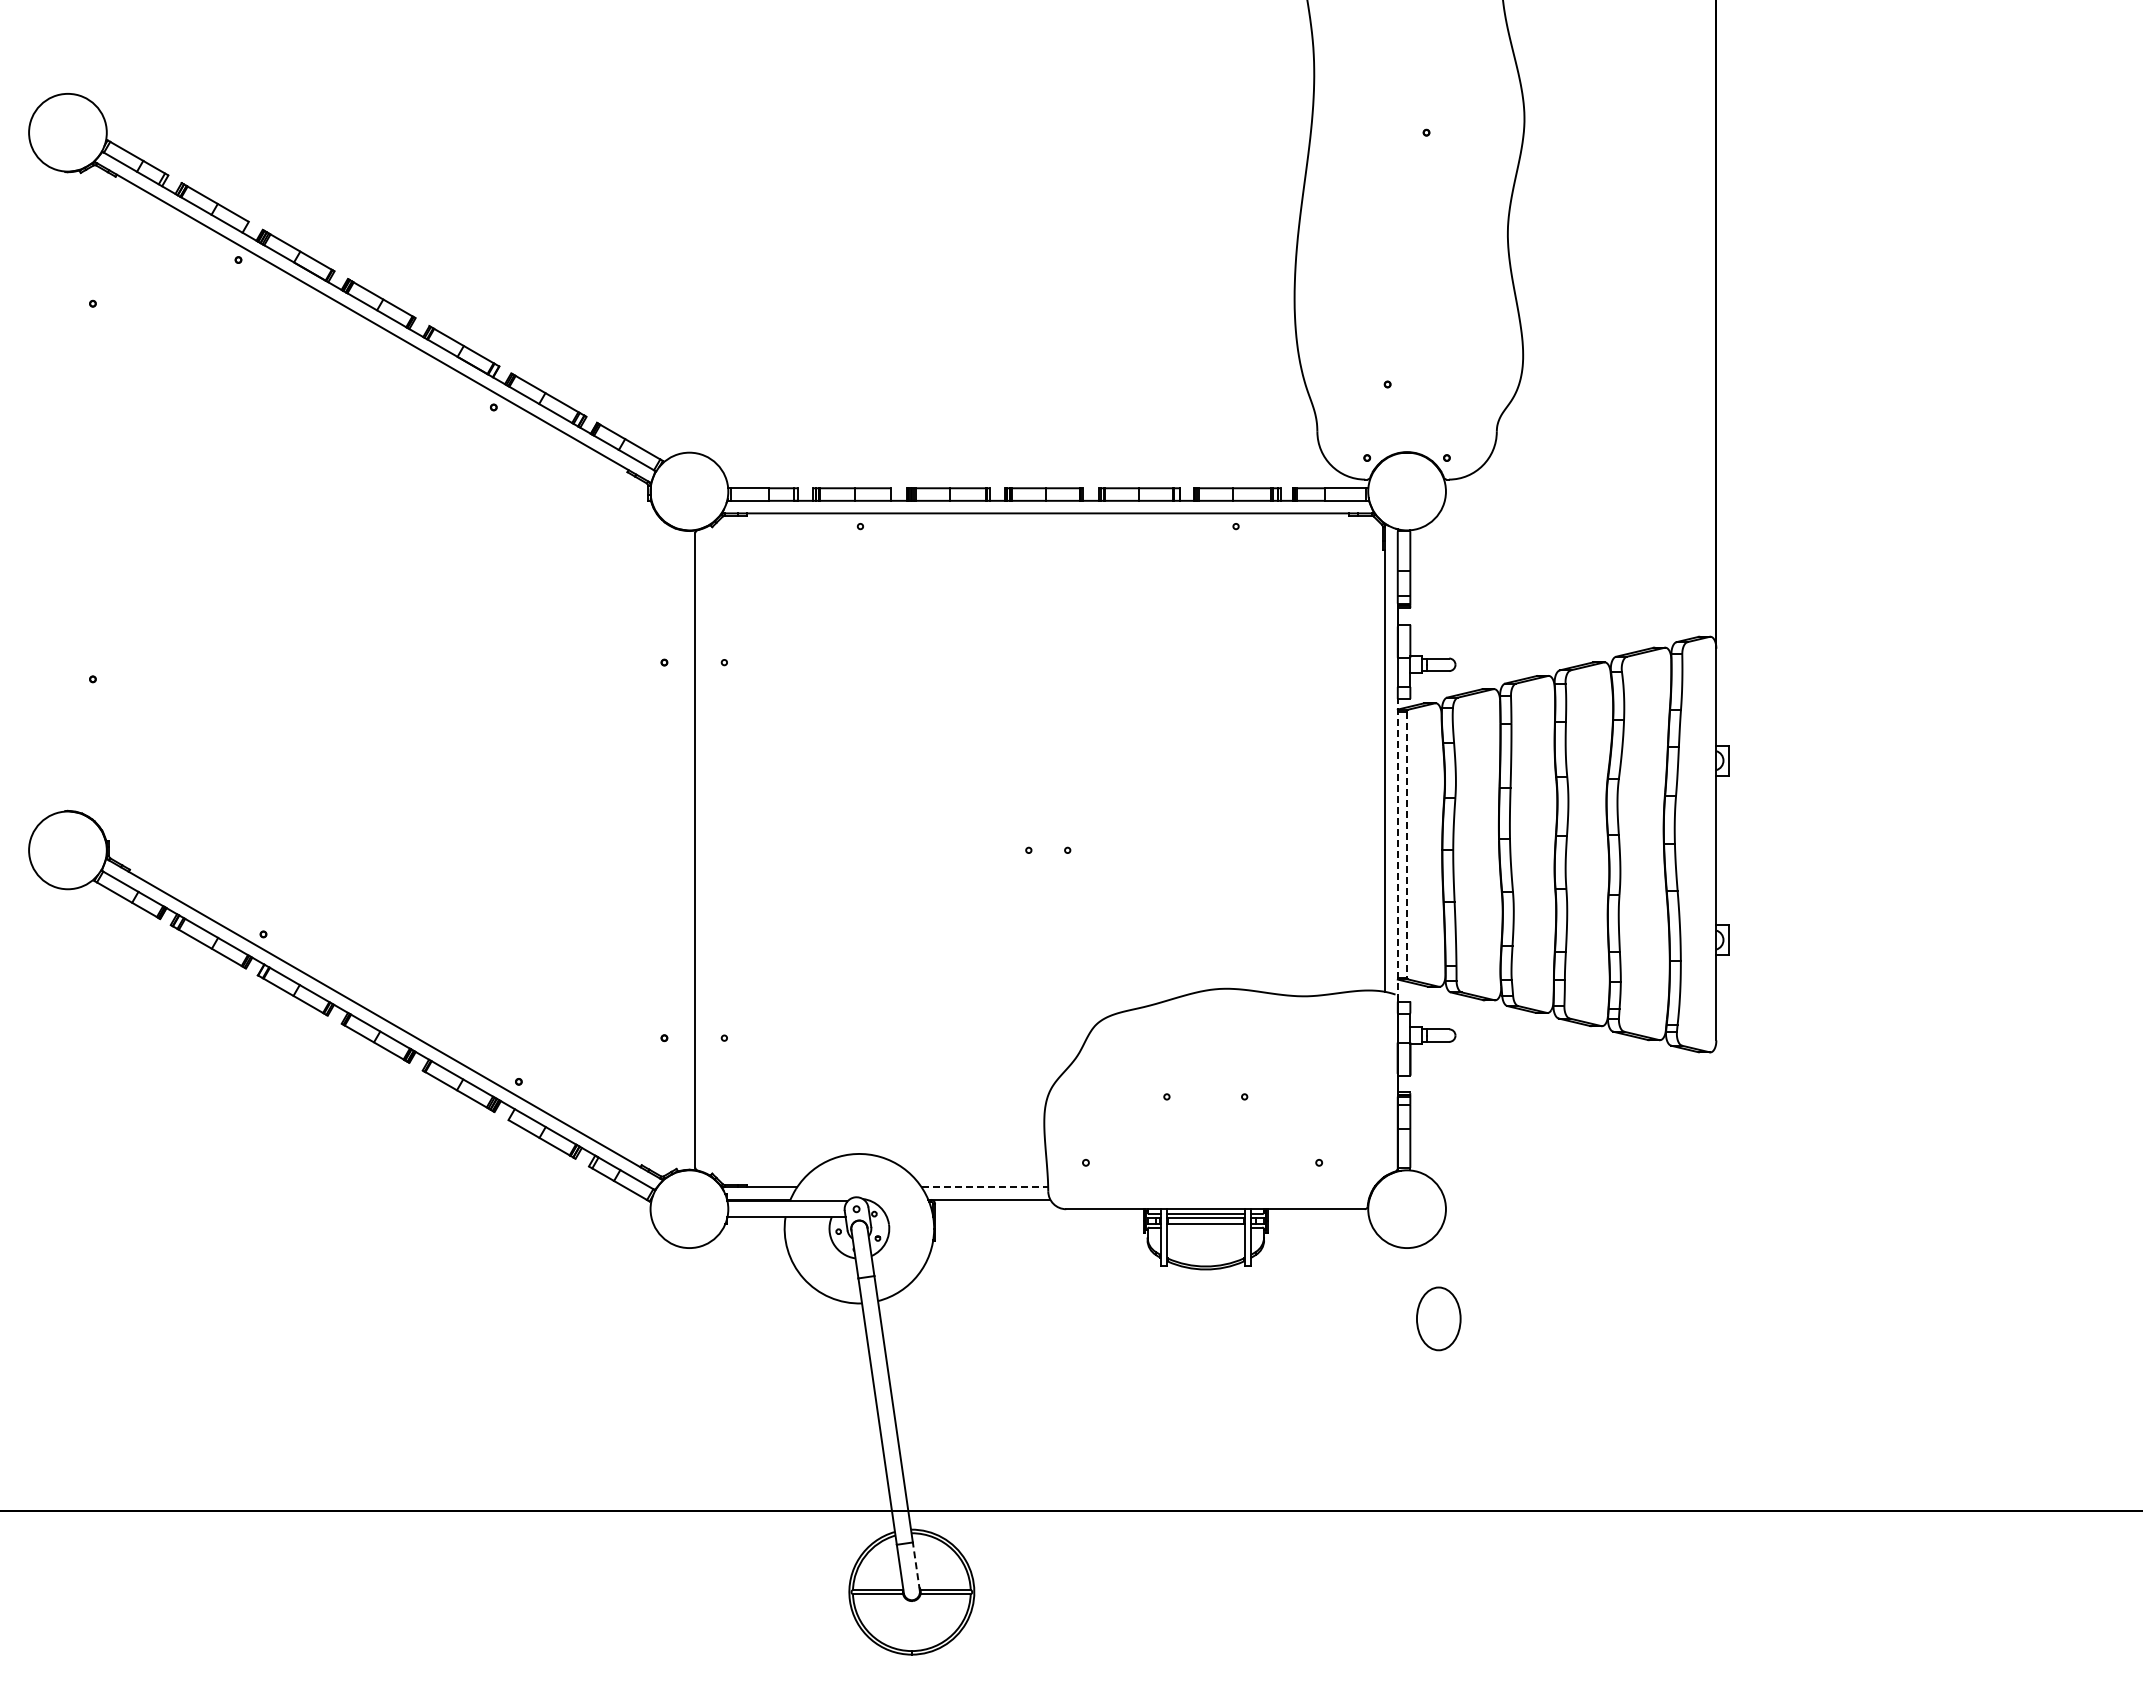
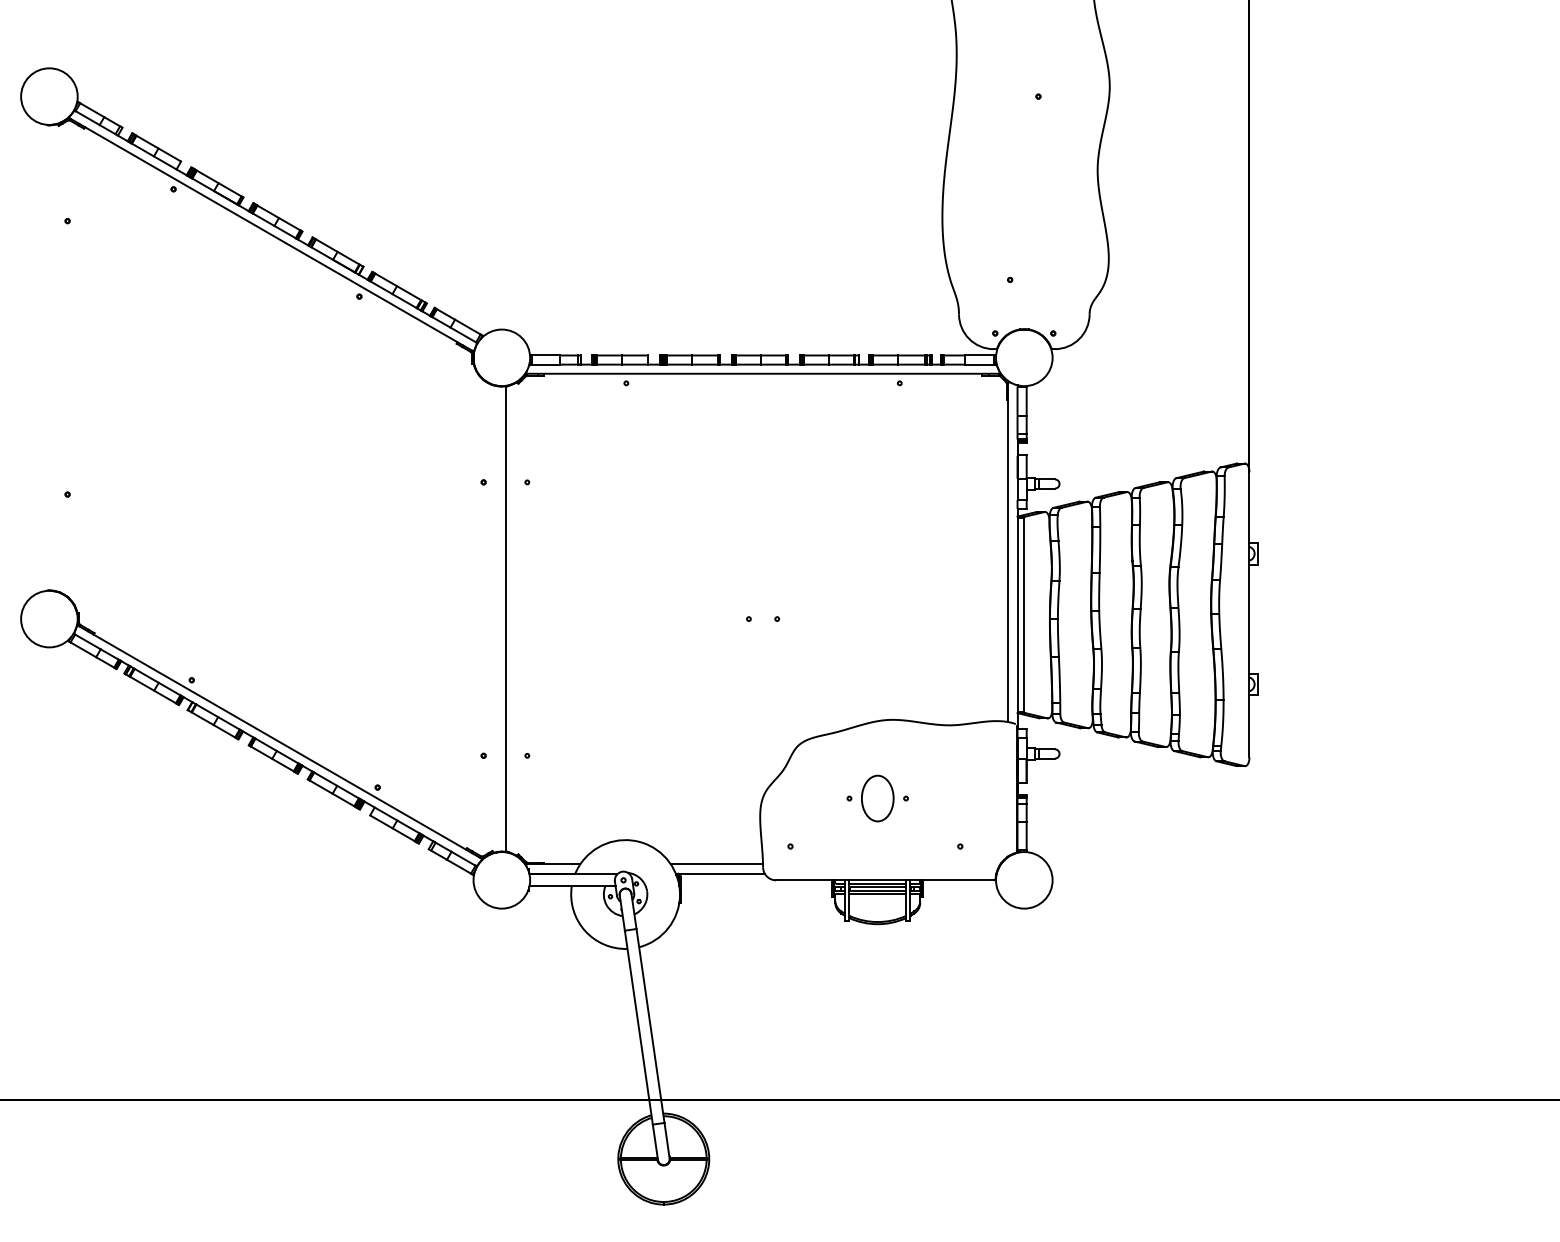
line: (1406, 844) -> (1023, 614), dashed -> solid
line: (1397, 849) -> (1017, 618), dashed -> solid
line: (985, 1187) -> (717, 864), dashed -> solid
line: (1205, 1227) -> (877, 893), added
part: (1438, 1318) -> (877, 798), moved
line: (916, 1566) -> (667, 1140), dashed -> solid

